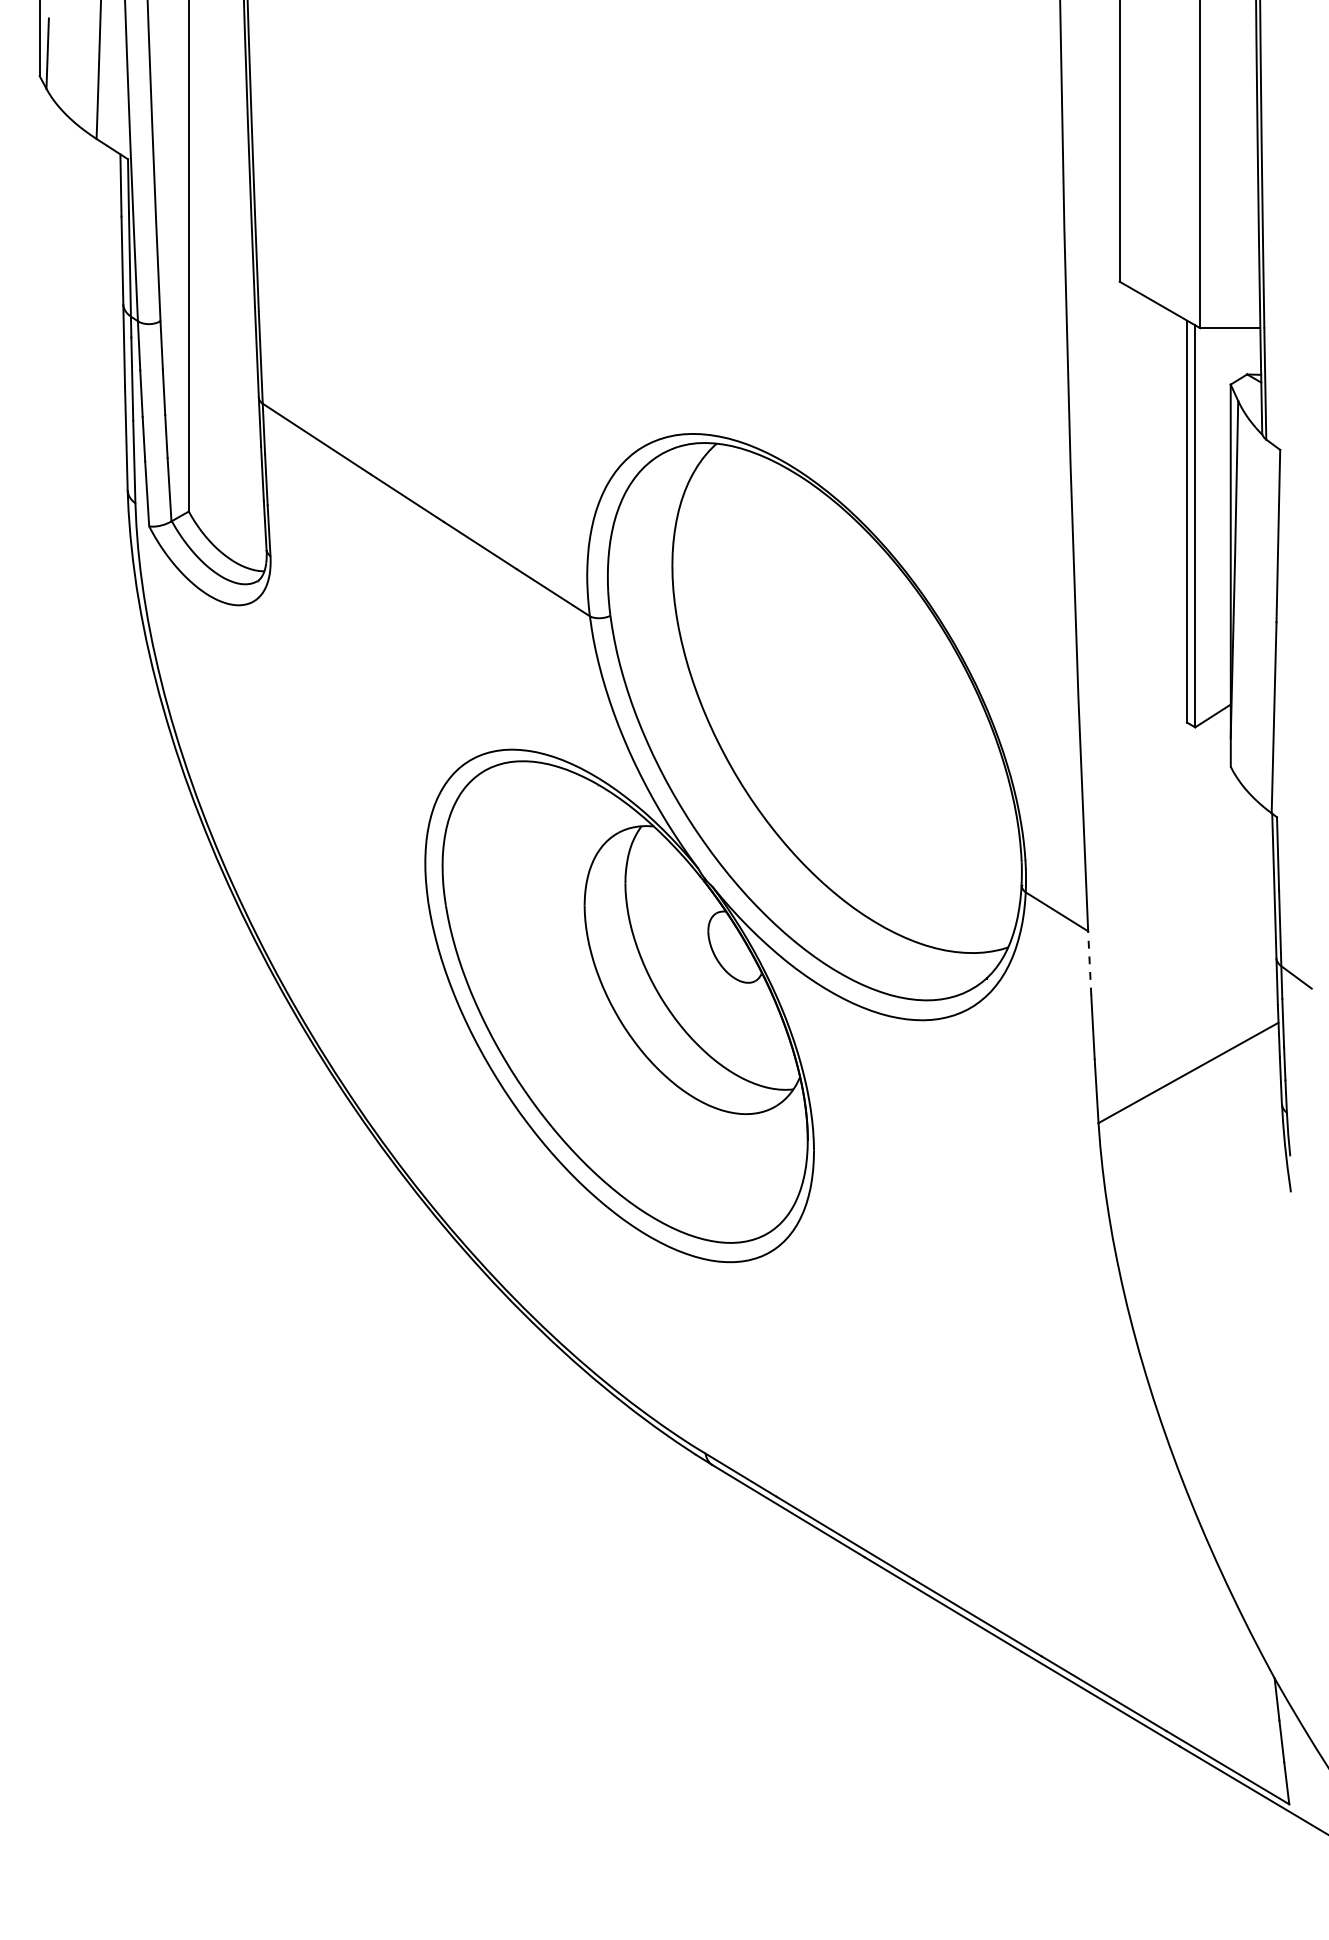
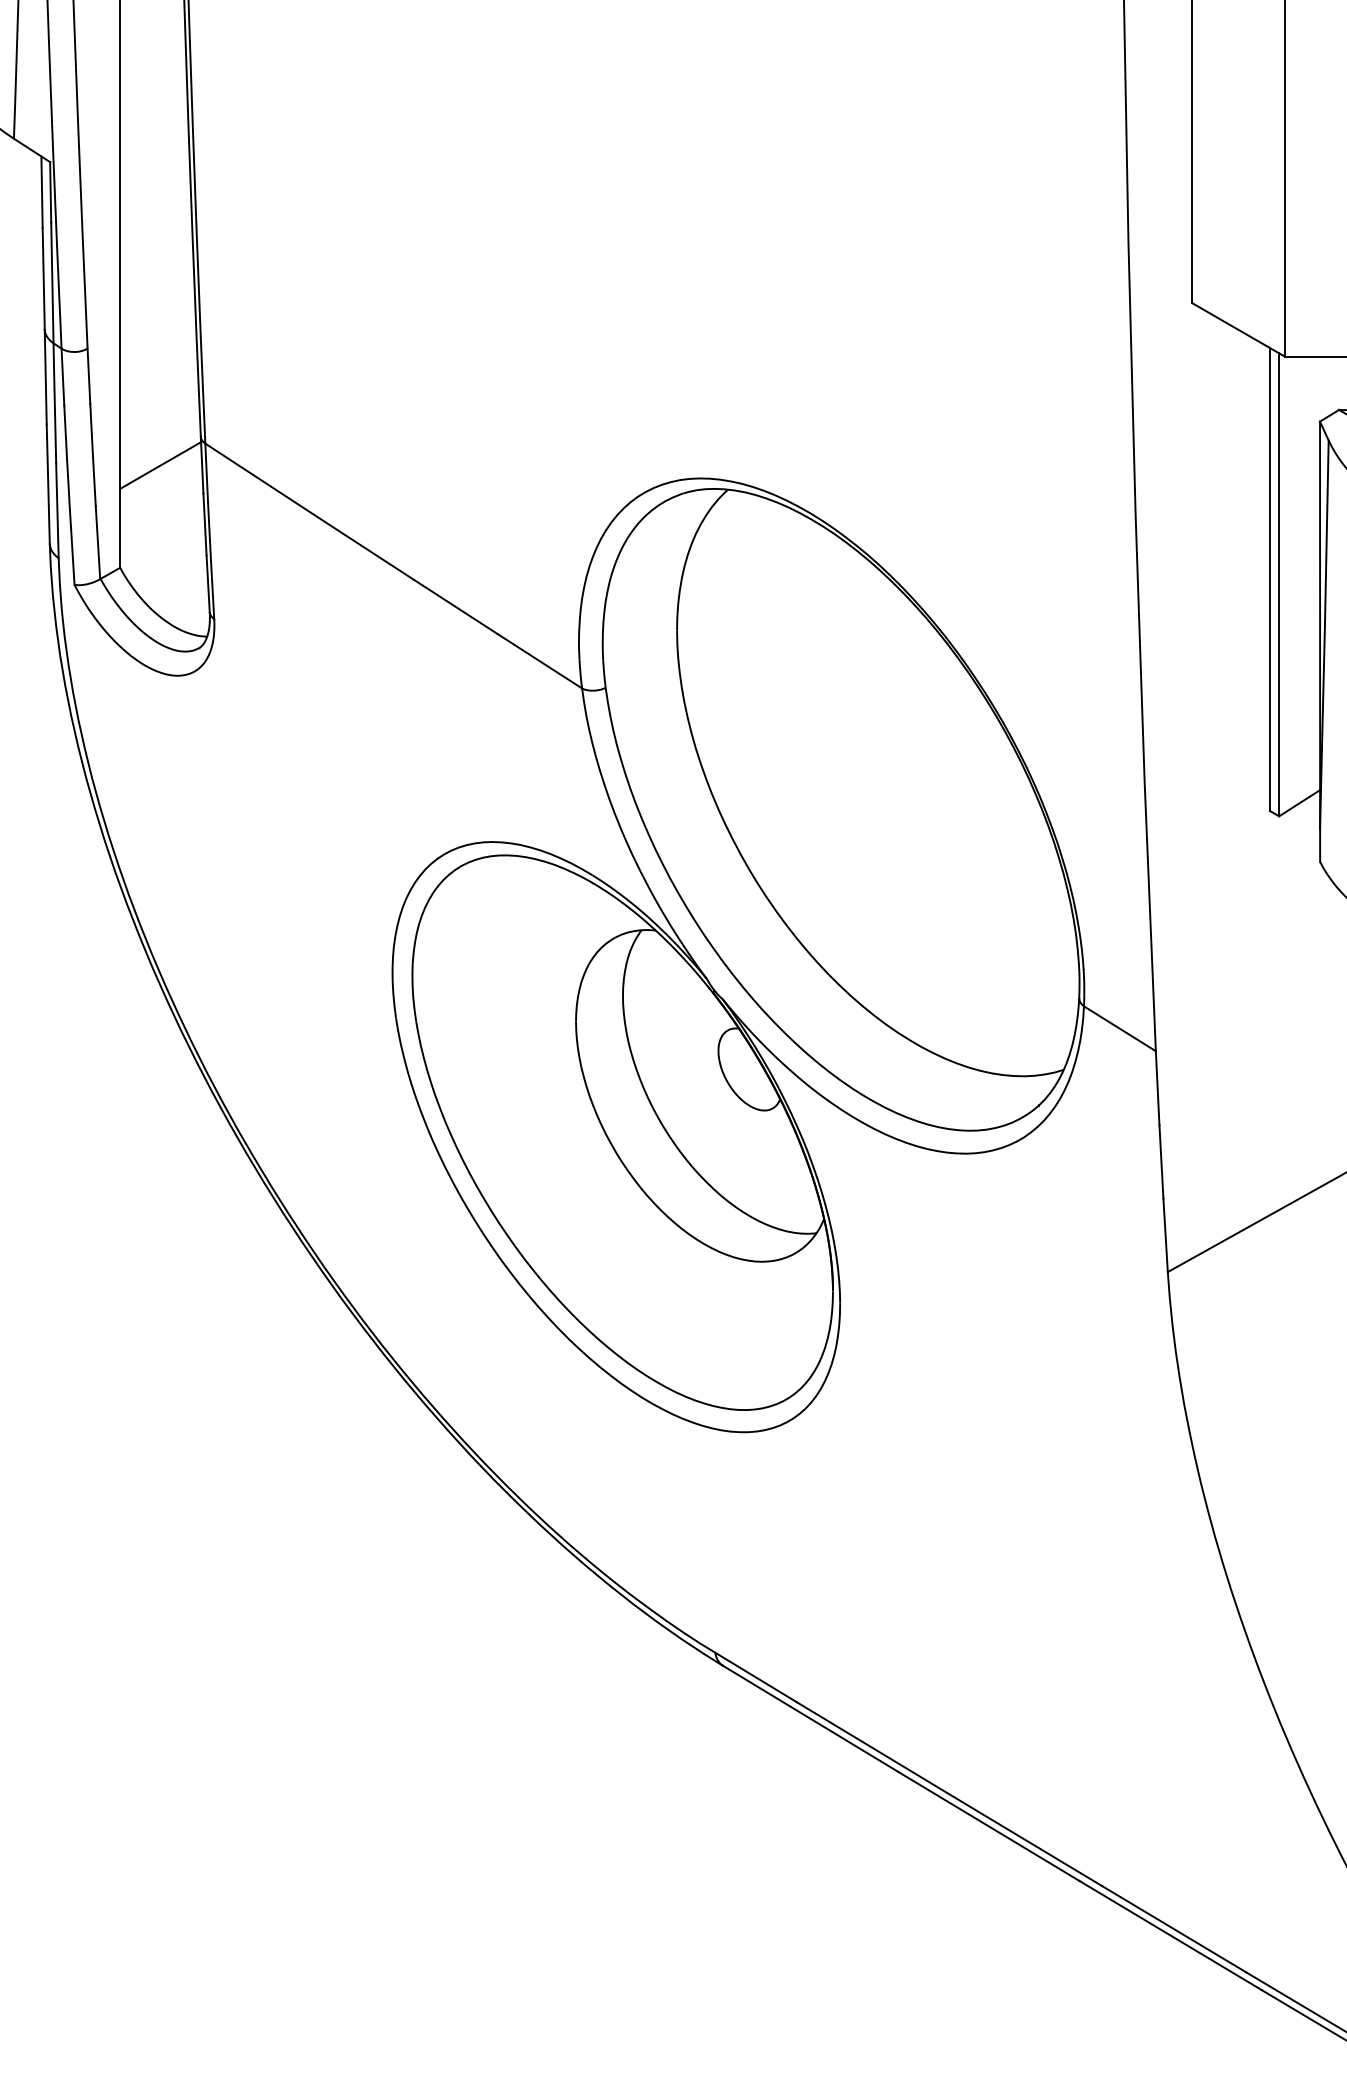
line: (223, 422) -> (160, 465), added
line: (1089, 962) -> (1157, 1087), dashed -> solid

